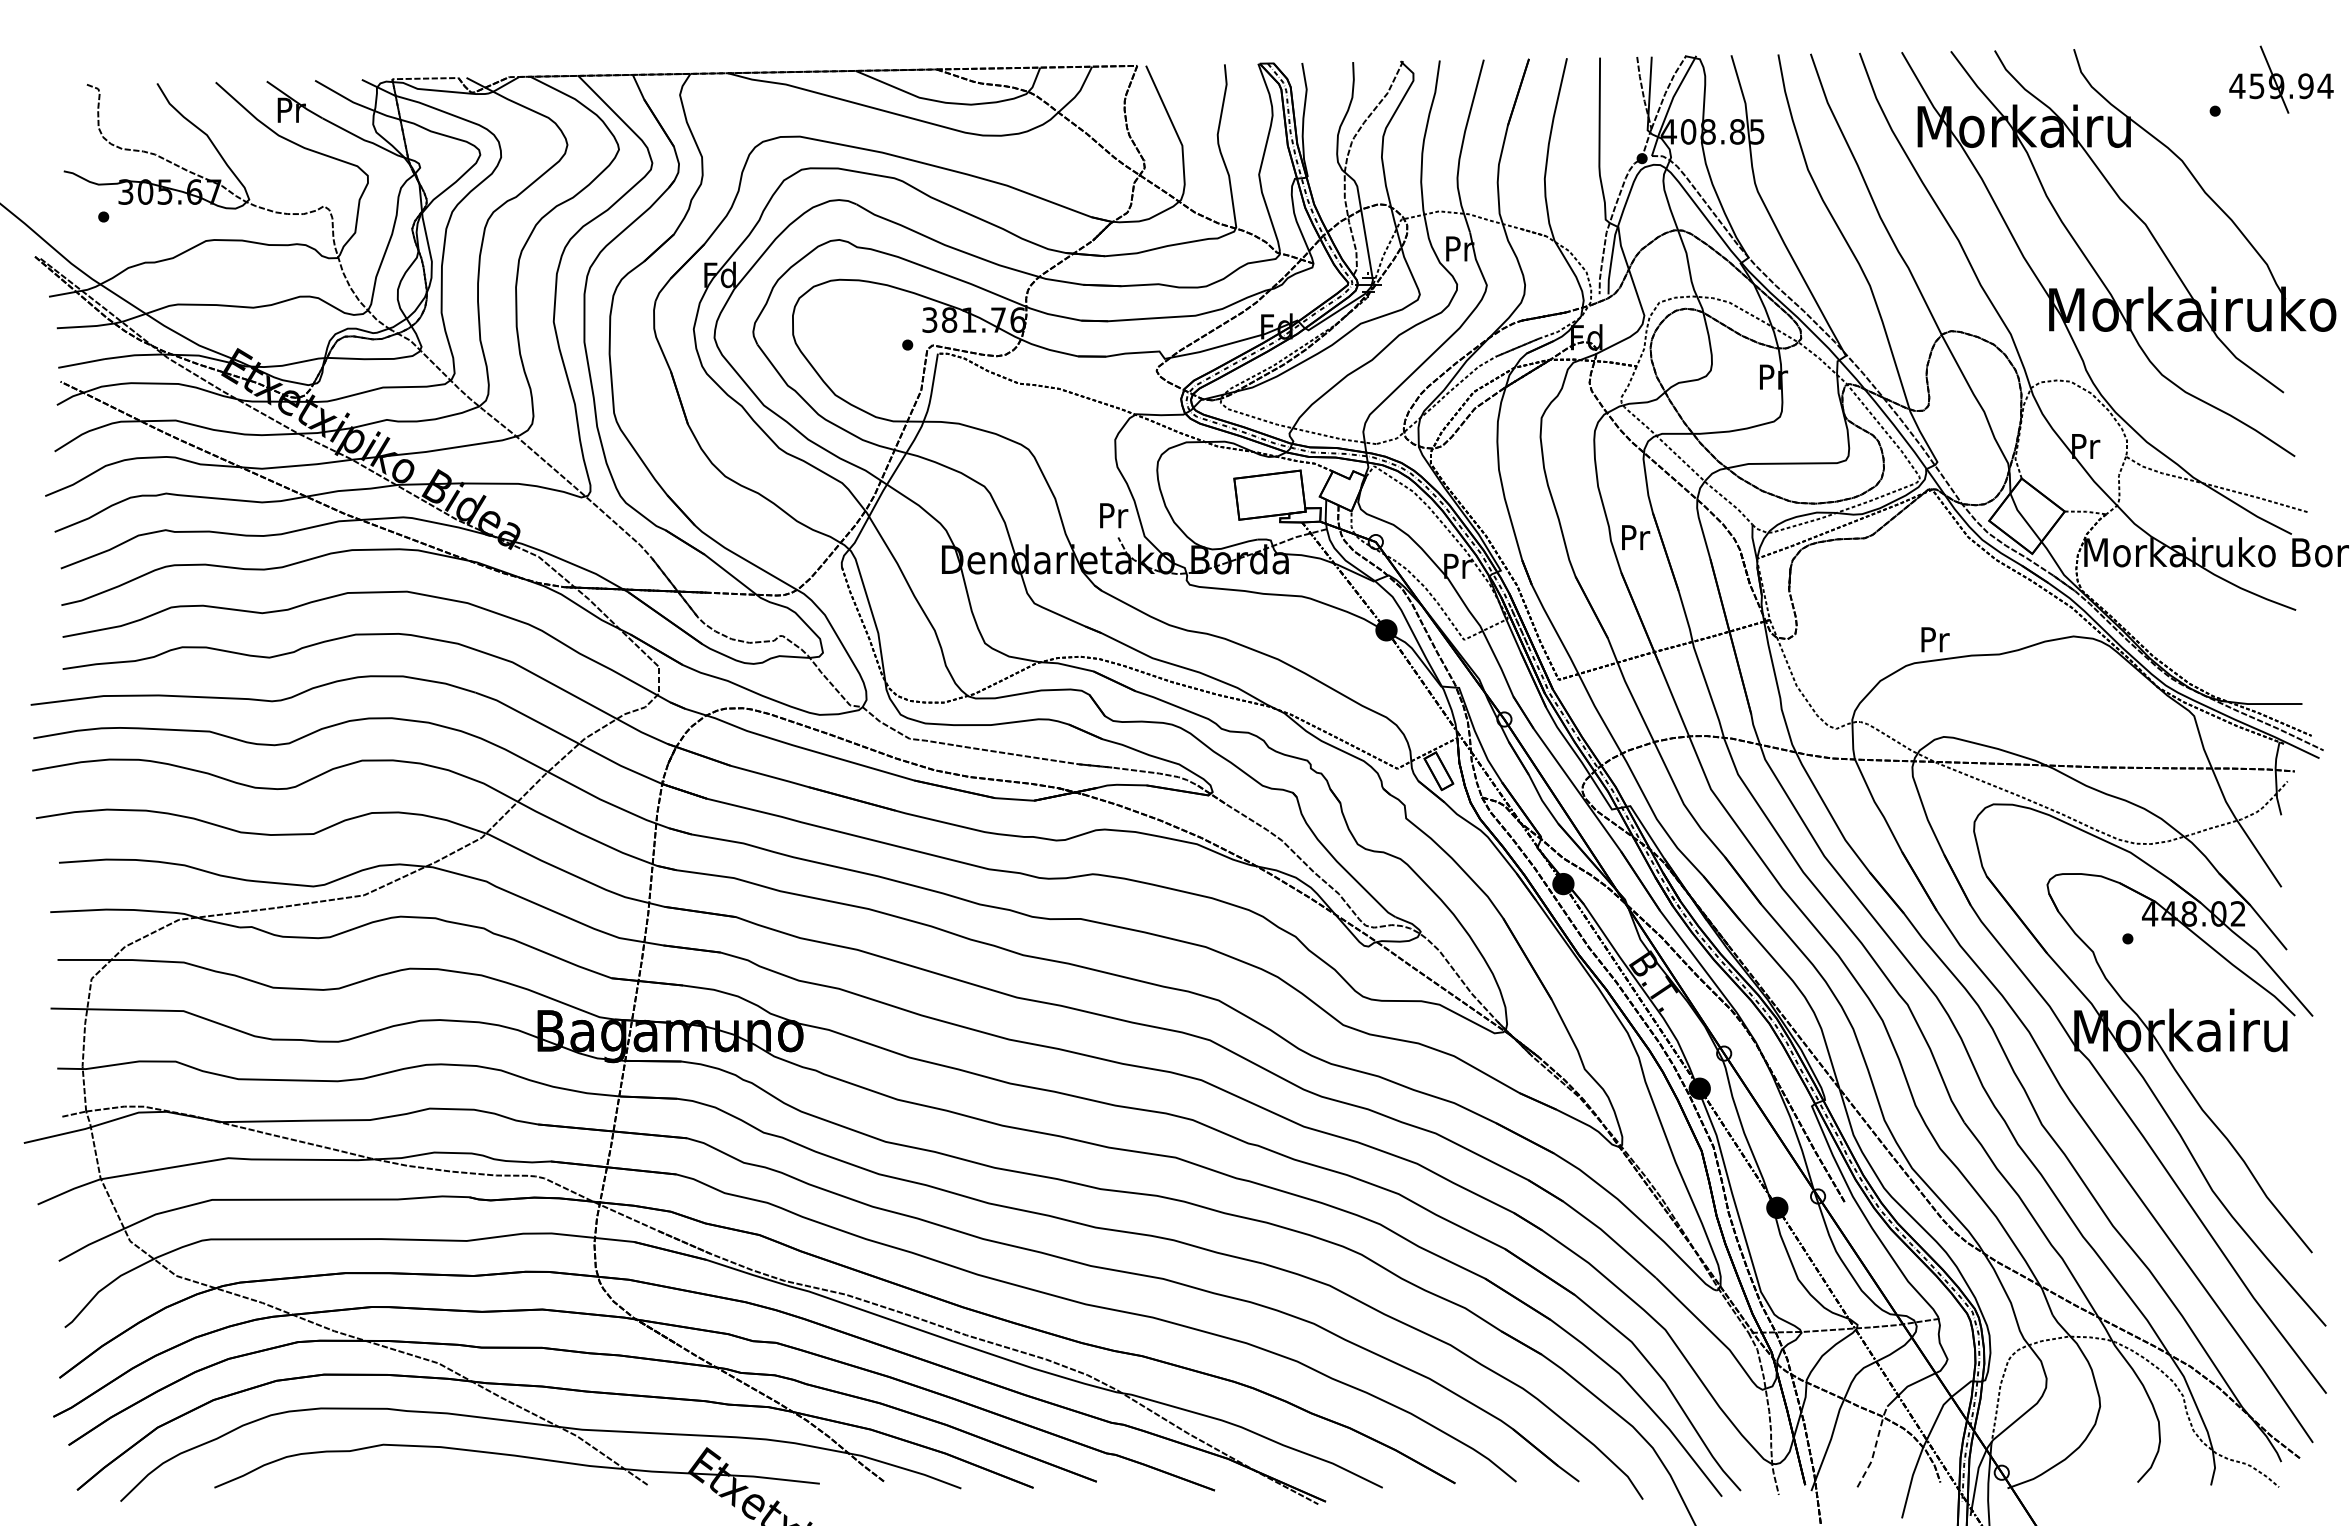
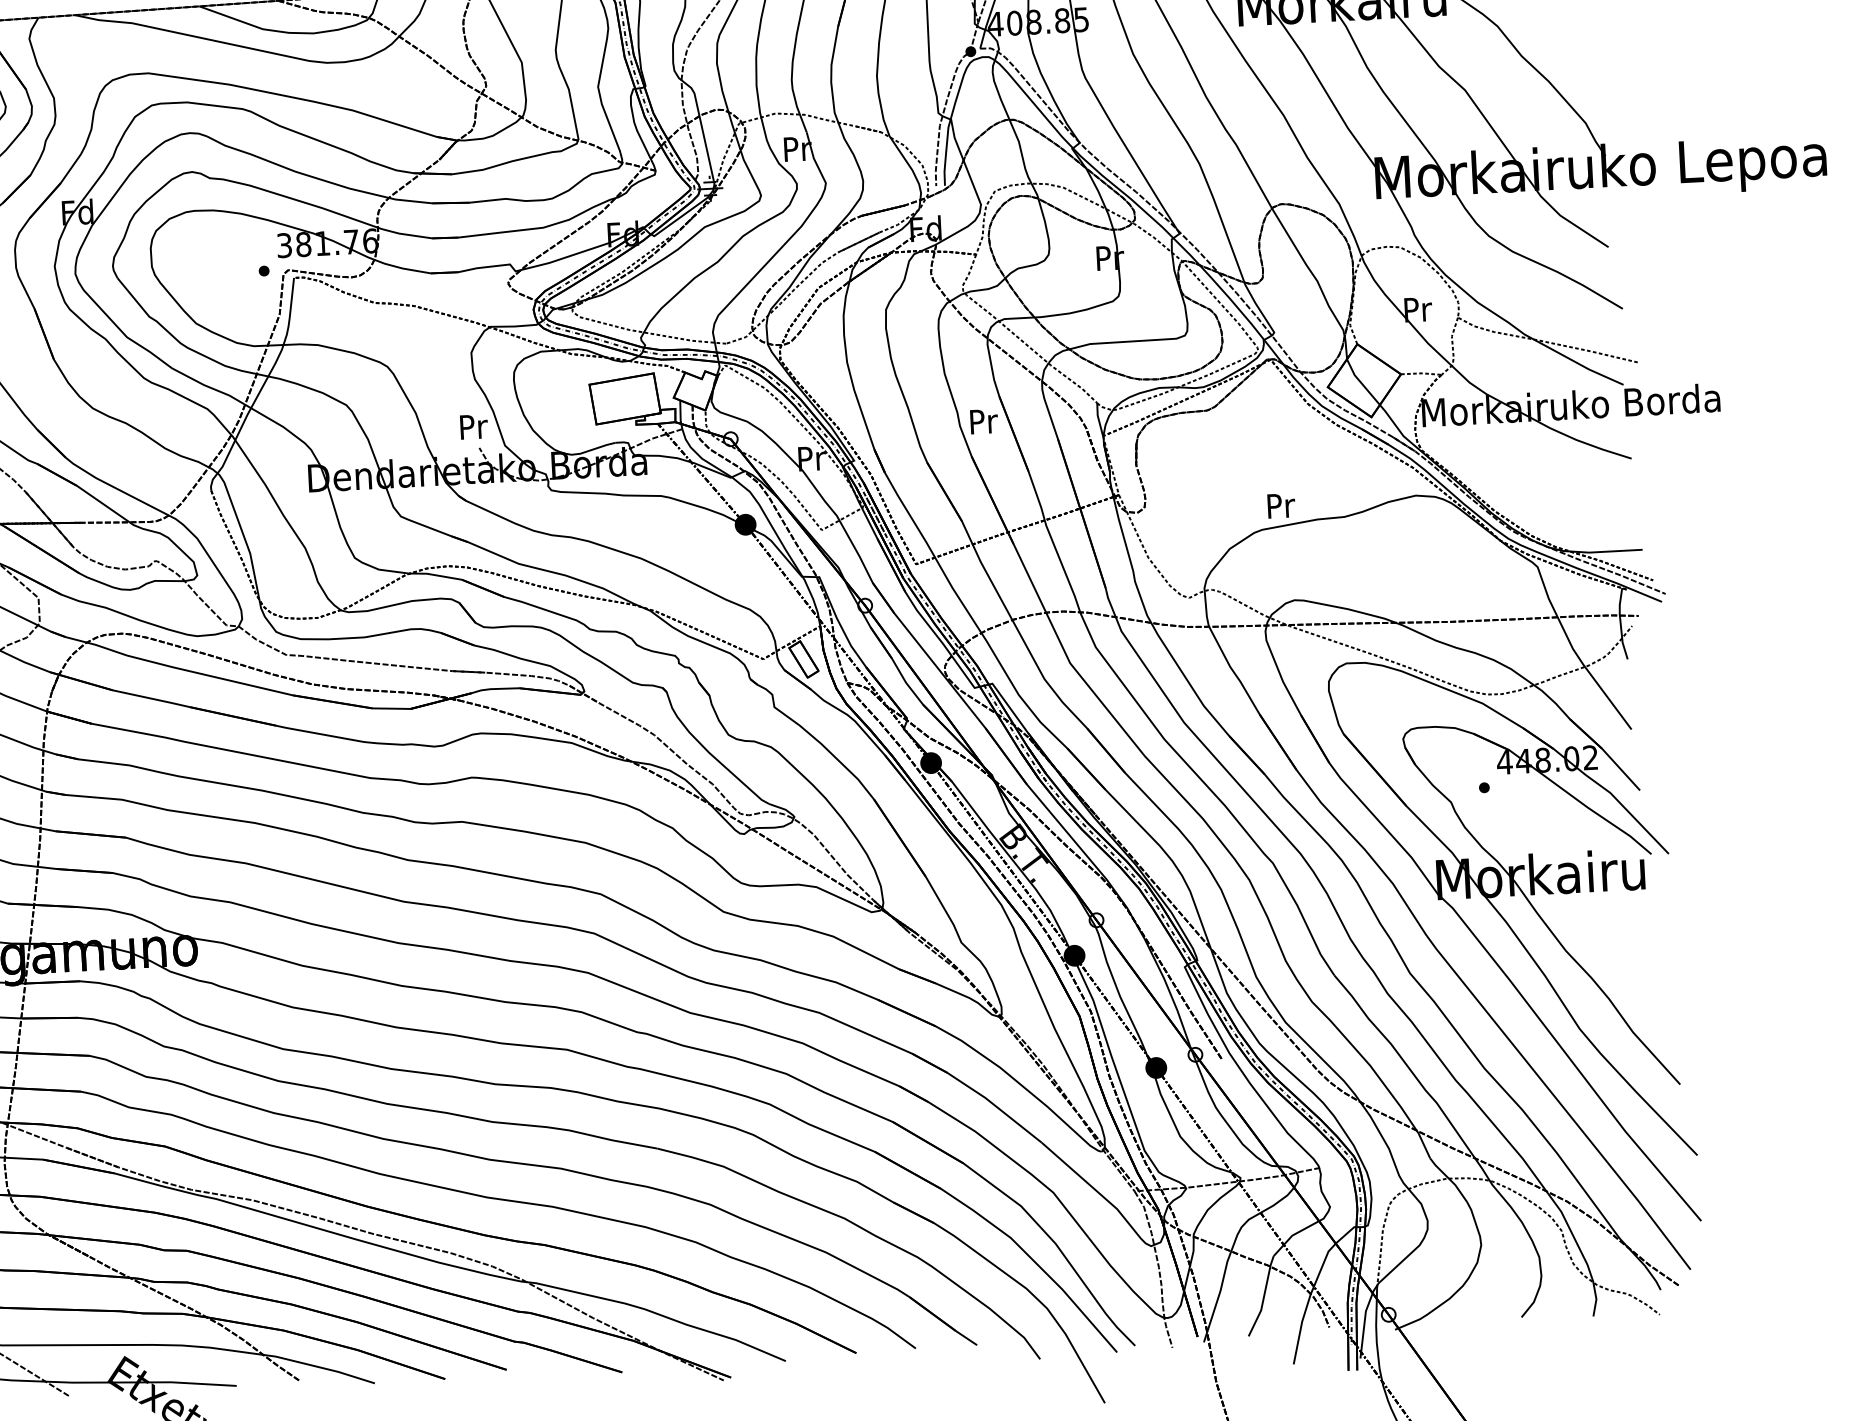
line: (1875, 1448) -> (1264, 1297), dashed -> solid

